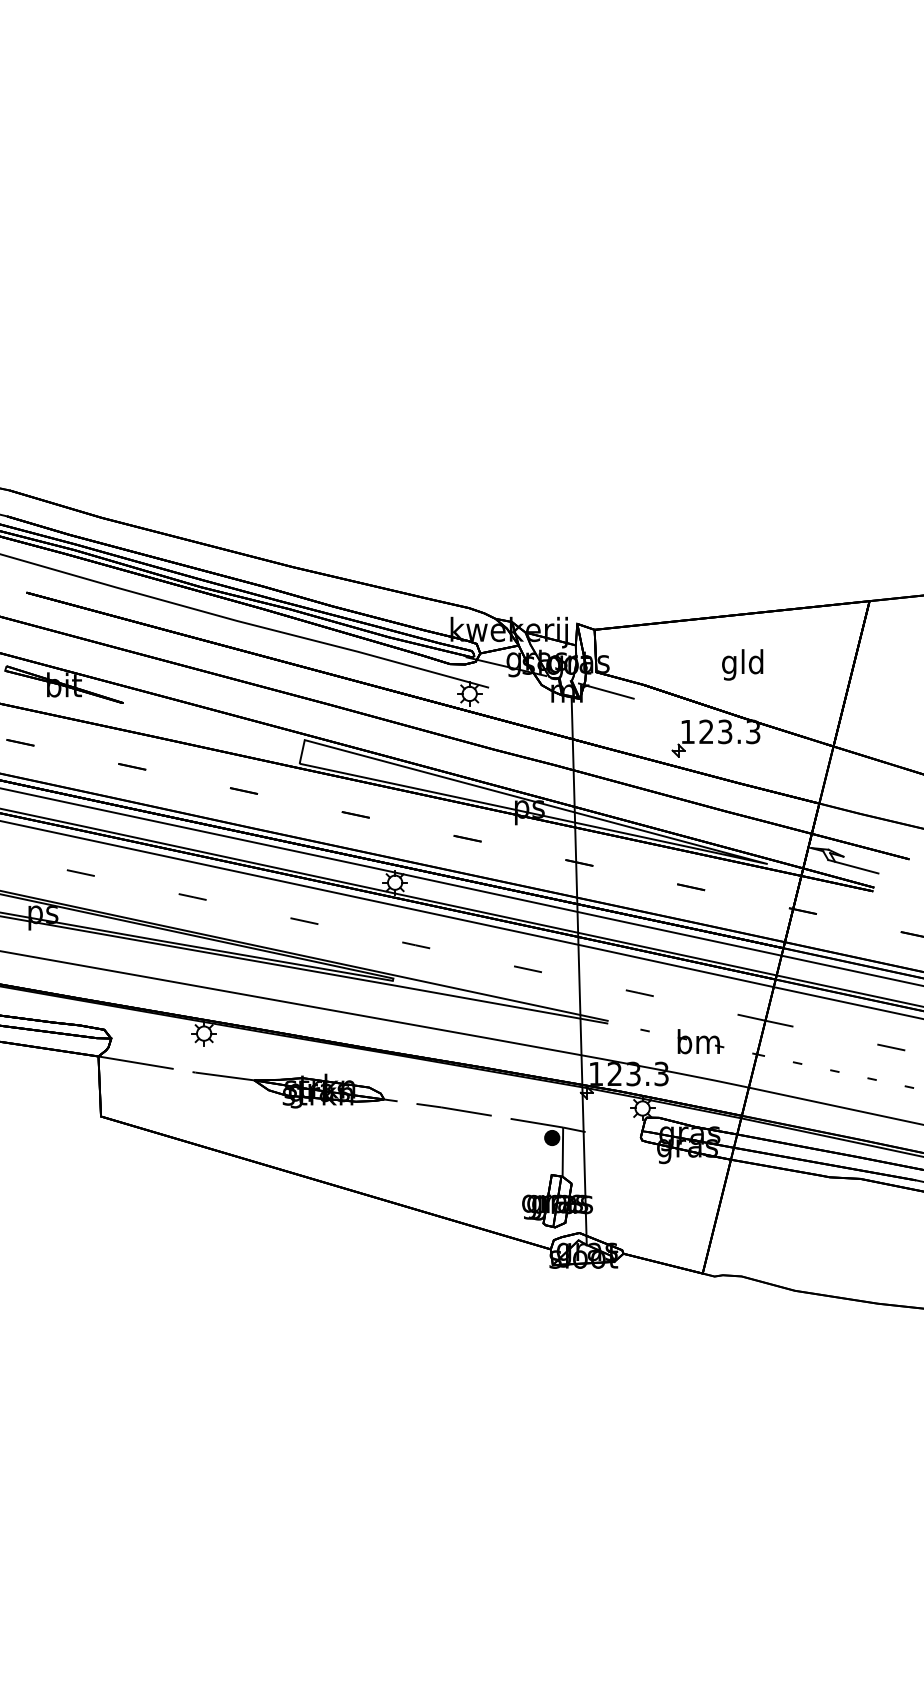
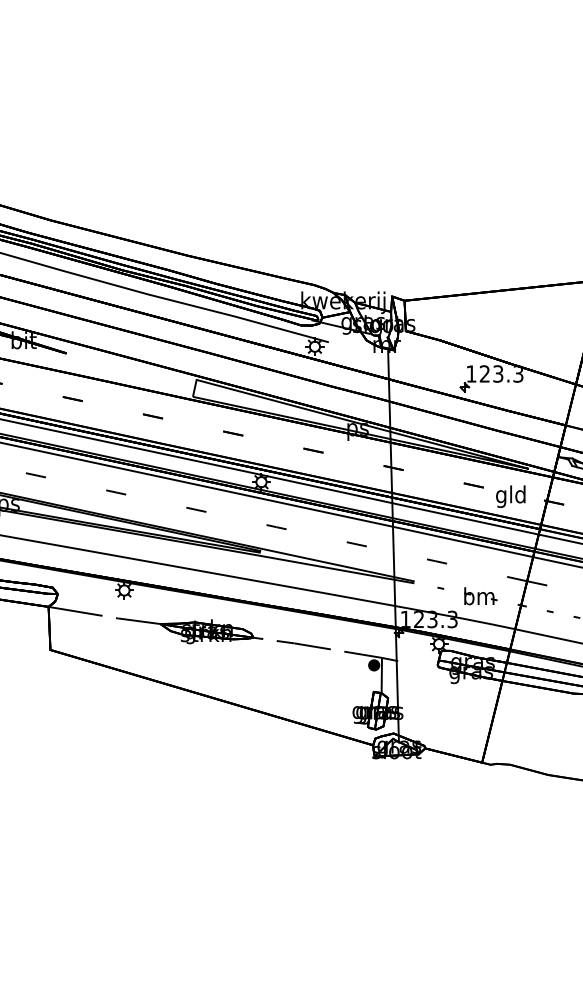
text: (742, 664) -> (510, 496), moved
line: (605, 690) -> (412, 344), removed

